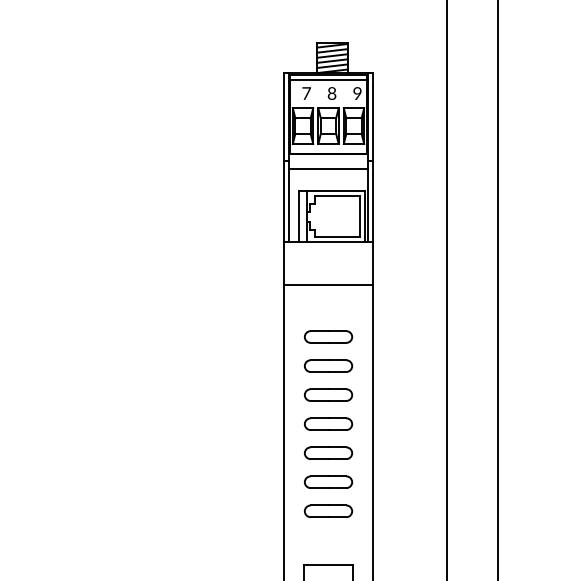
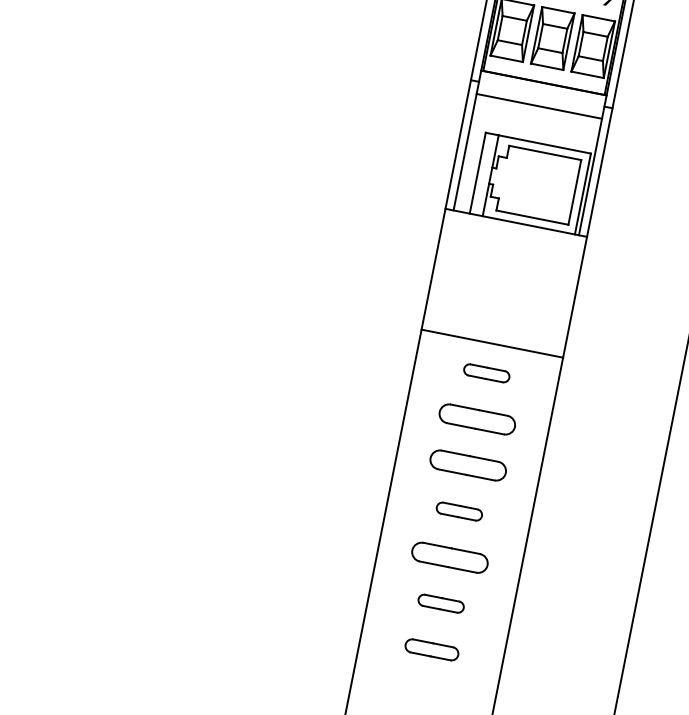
line: (328, 285) -> (492, 343), moved
part: (328, 336) -> (486, 372), size x0.6
part: (328, 423) -> (459, 510), size x0.6
part: (328, 481) -> (441, 602), size x0.6
part: (328, 510) -> (431, 648), size x0.7

